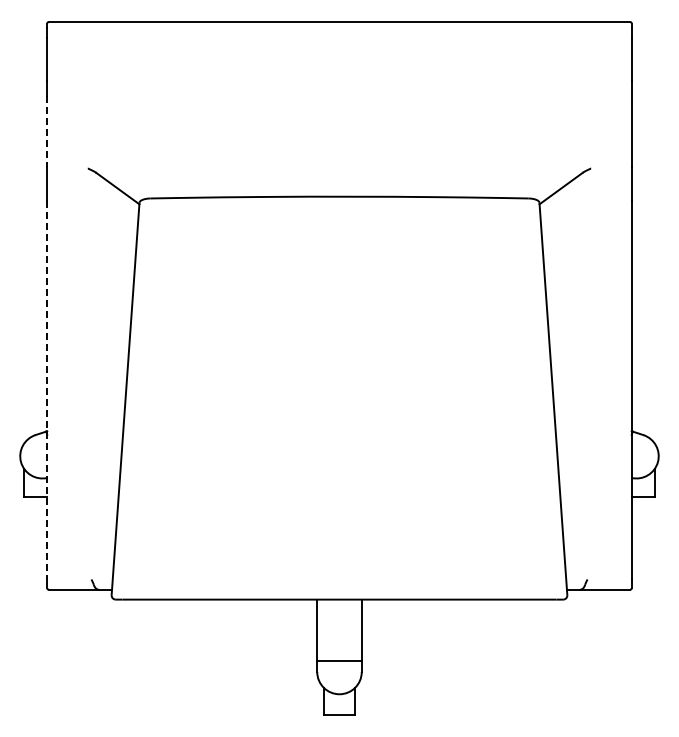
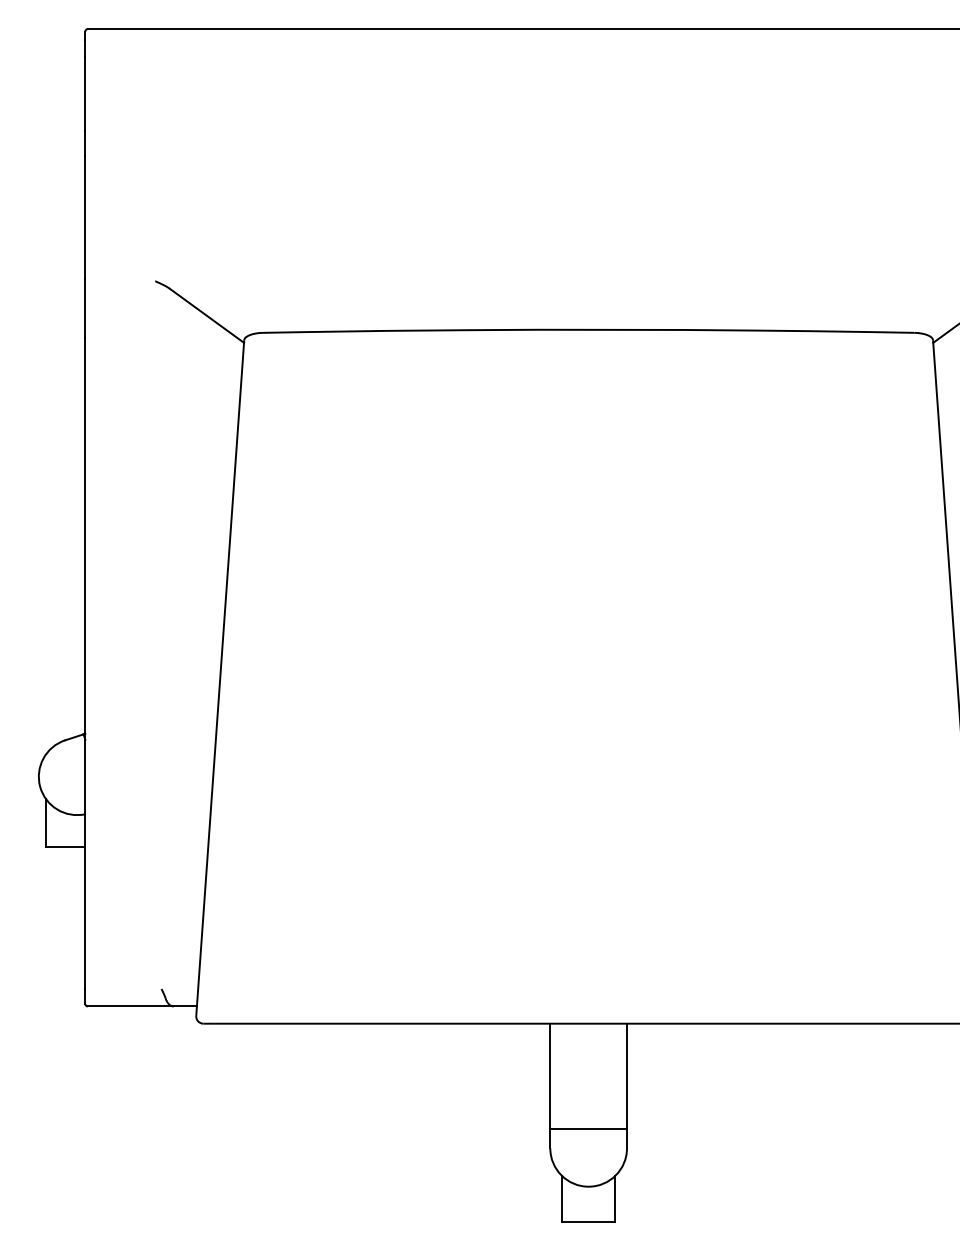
line: (47, 131) -> (85, 217), dashed -> solid
line: (47, 390) -> (85, 663), dashed -> solid

